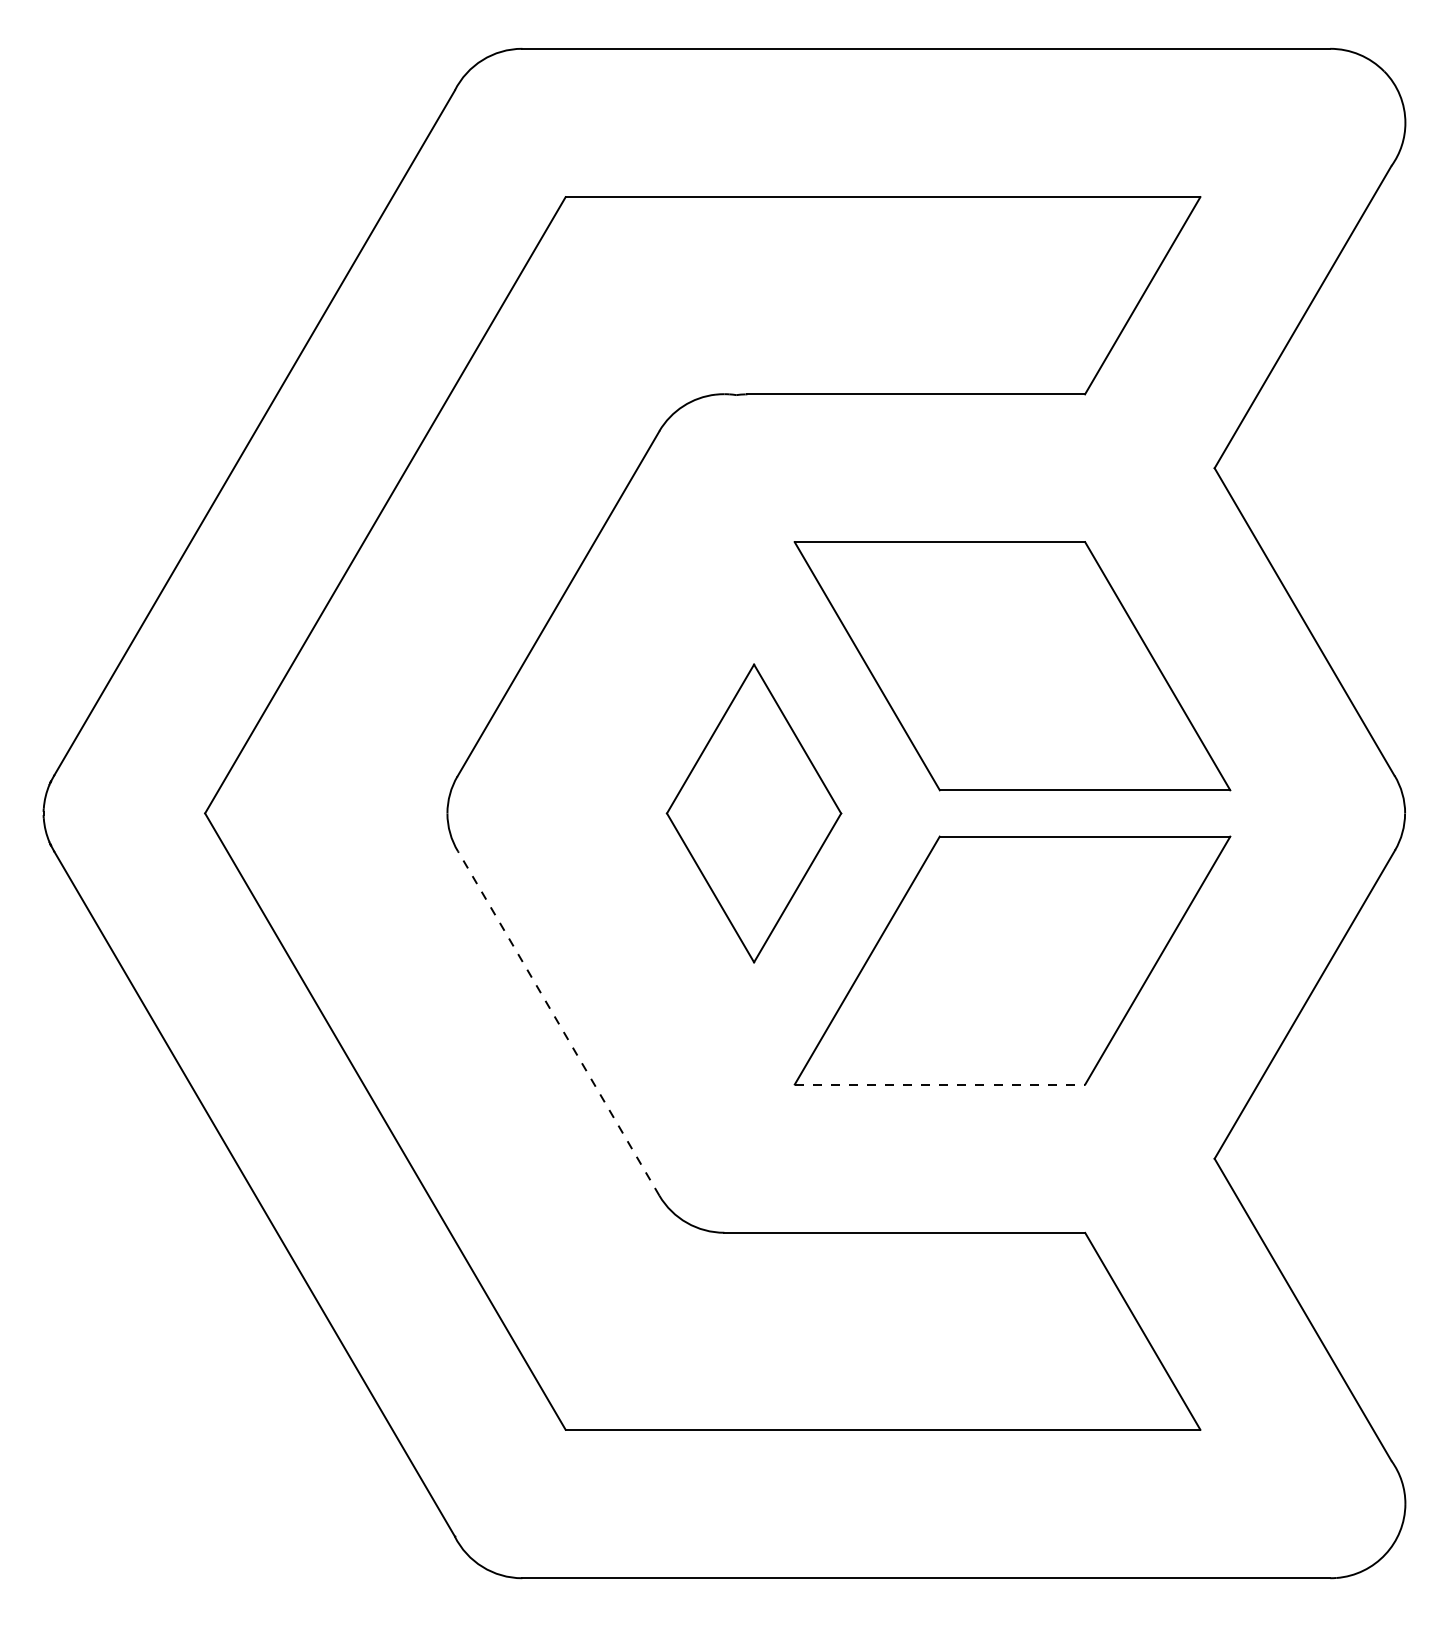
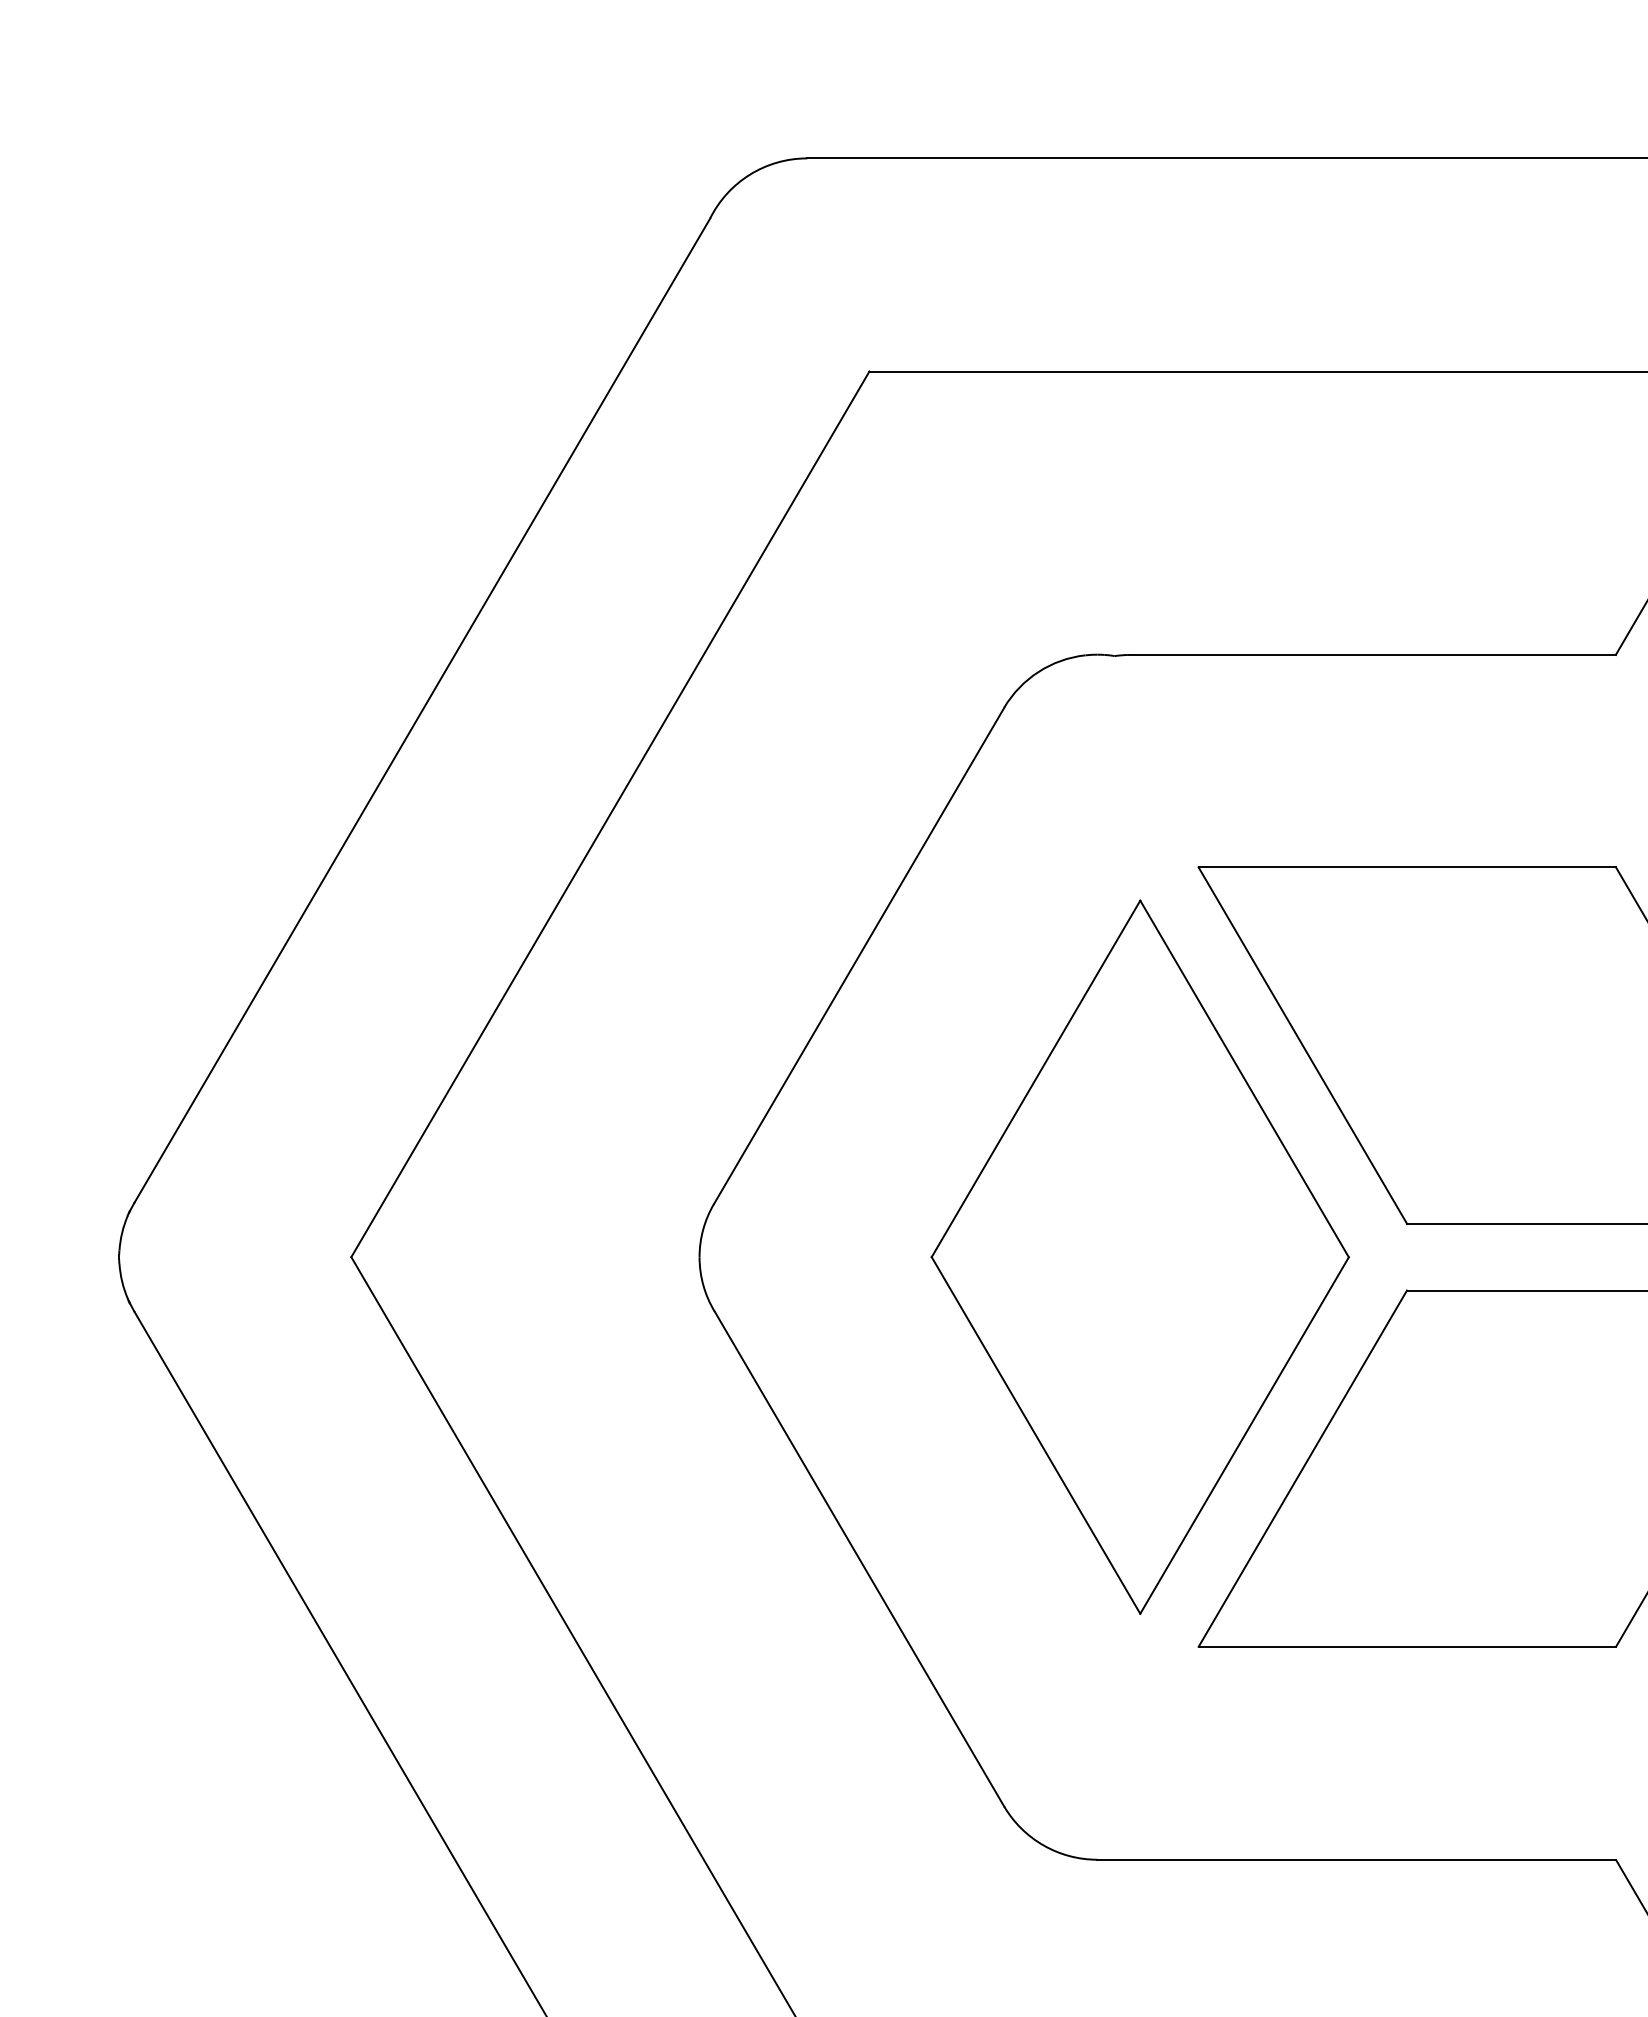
part: (753, 813) -> (1139, 1257), size x1.67
line: (558, 1023) -> (859, 1559), dashed -> solid
line: (940, 1084) -> (1408, 1646), dashed -> solid

